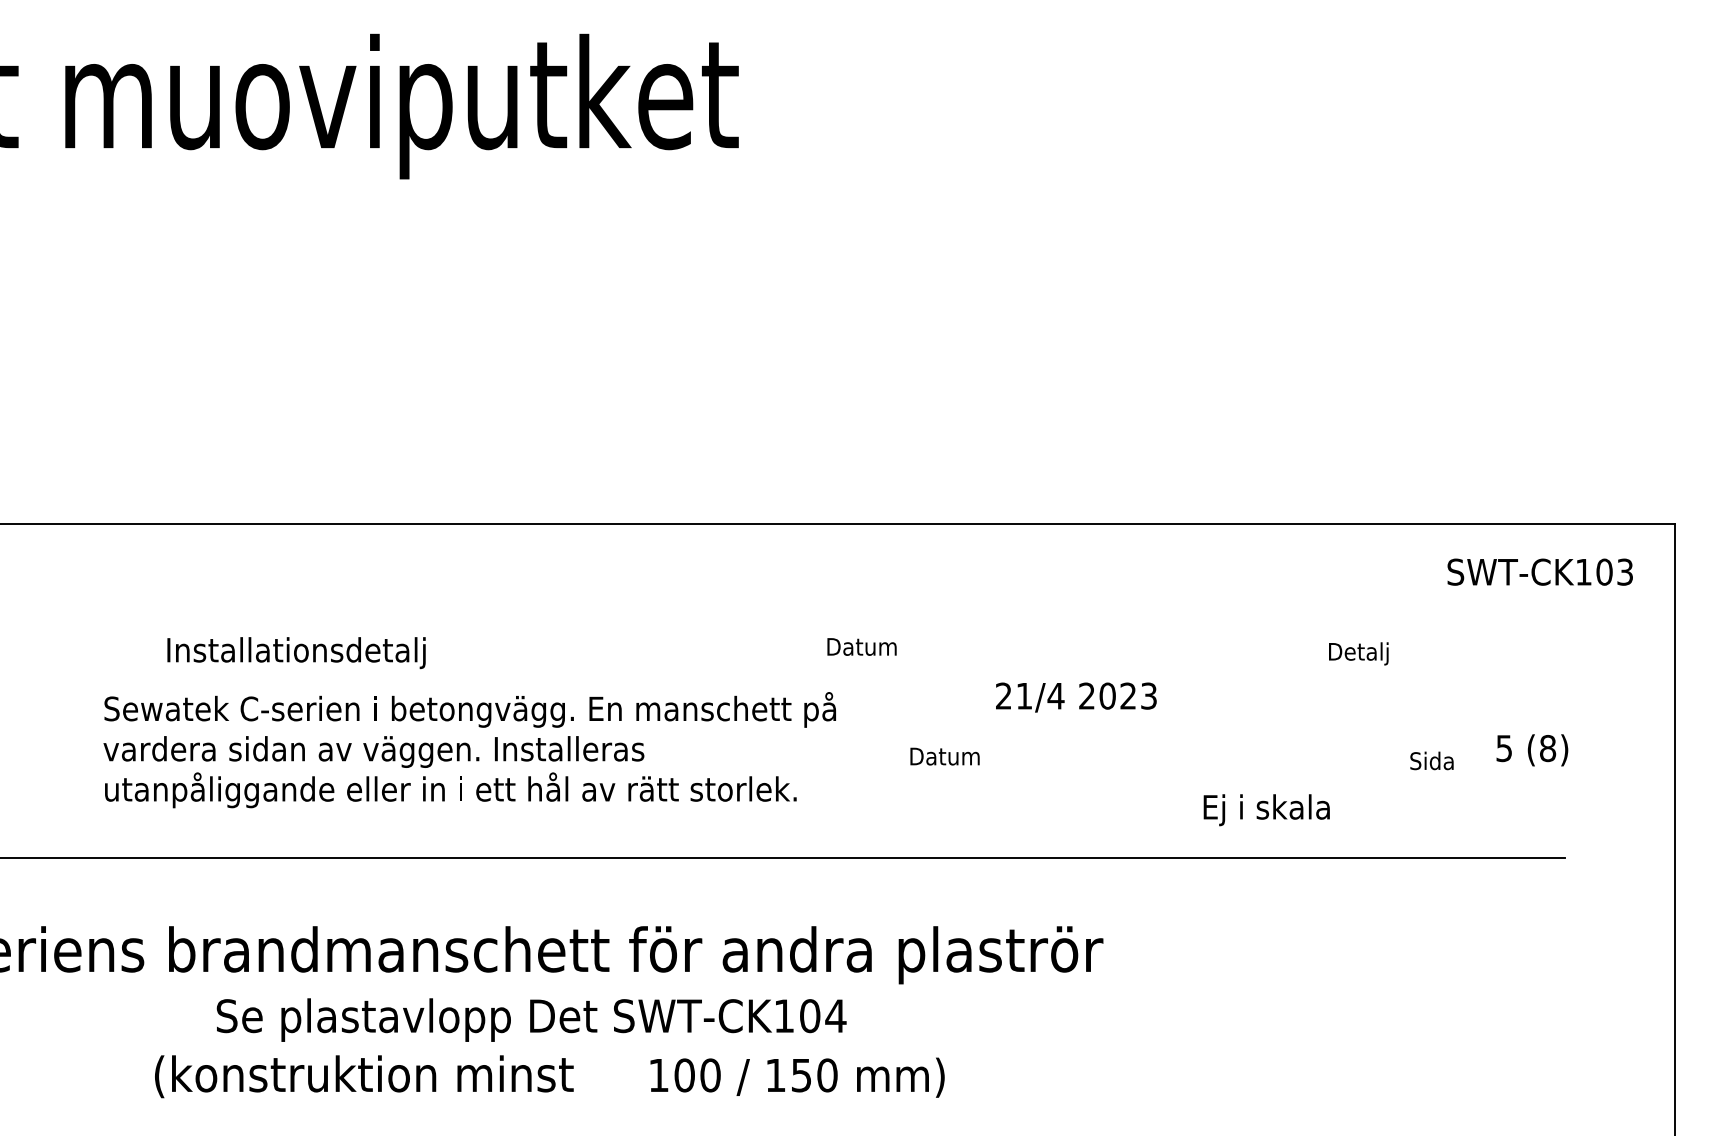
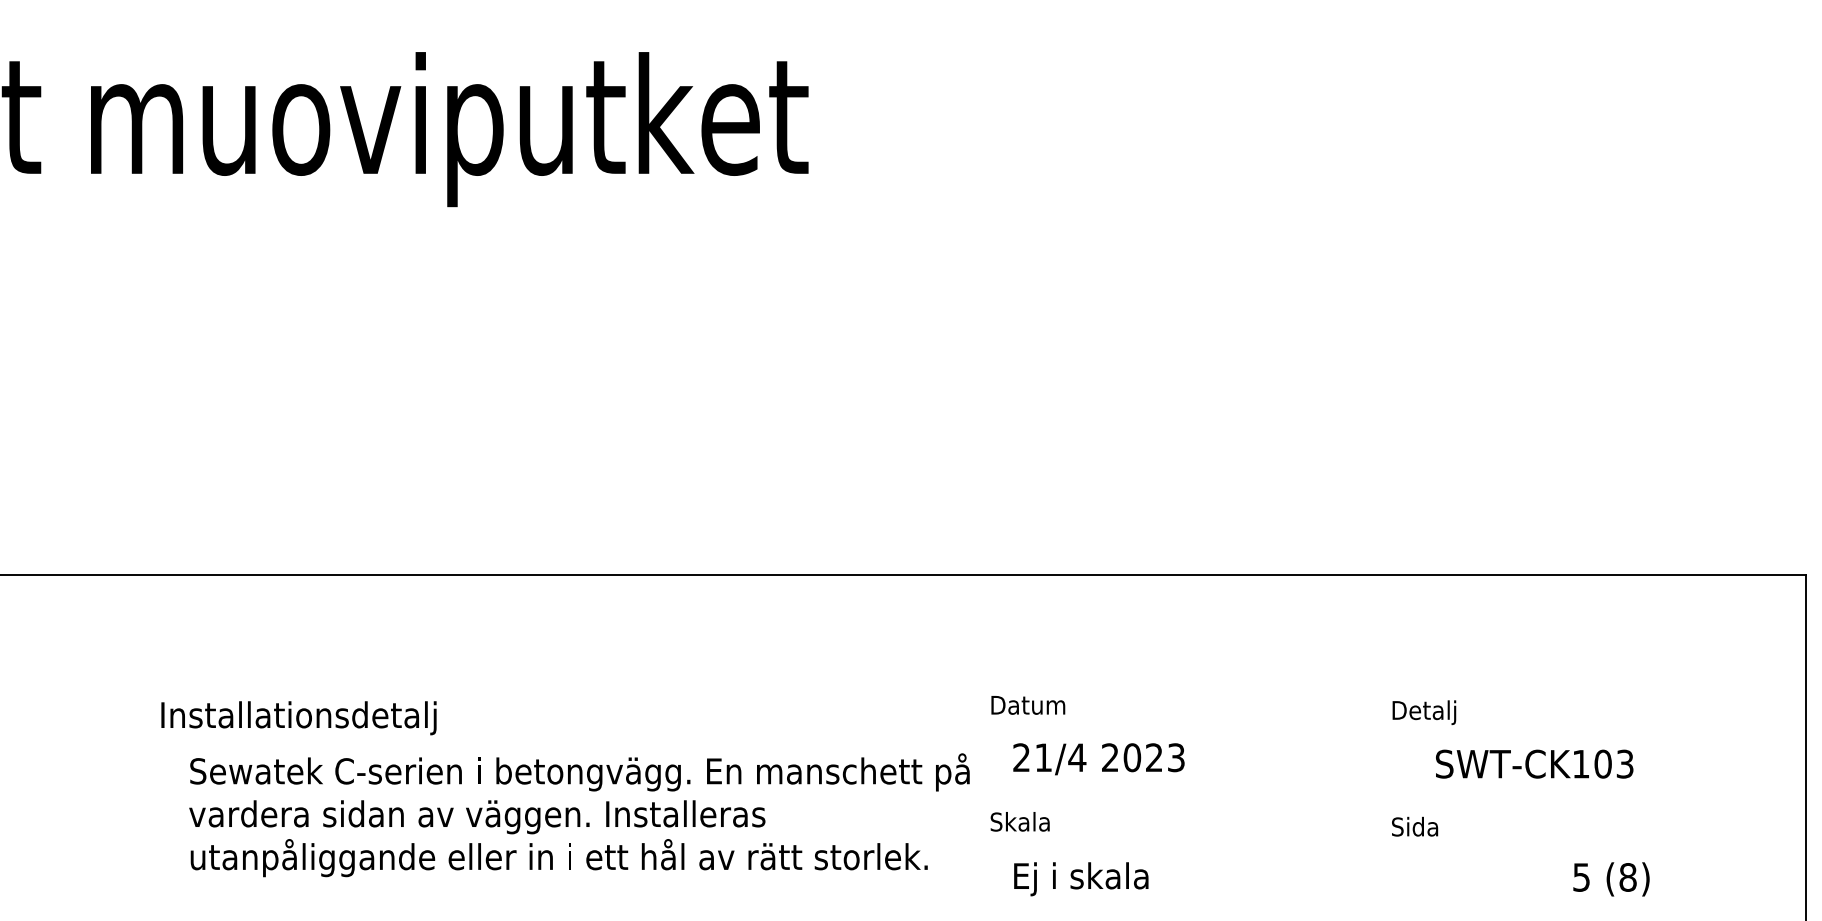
text: (1539, 571) -> (1533, 763), moved
text: (861, 646) -> (1027, 704), moved
text: (296, 653) -> (298, 718), moved
text: (1358, 653) -> (1424, 712), moved
text: (1076, 697) -> (1099, 759), moved
text: (469, 750) -> (579, 815), moved
text: (1532, 750) -> (1611, 879), moved
text: (944, 756) -> (1027, 822), Datum -> Skala
text: (1431, 760) -> (1414, 826), moved
text: (1266, 810) -> (1081, 879), moved

